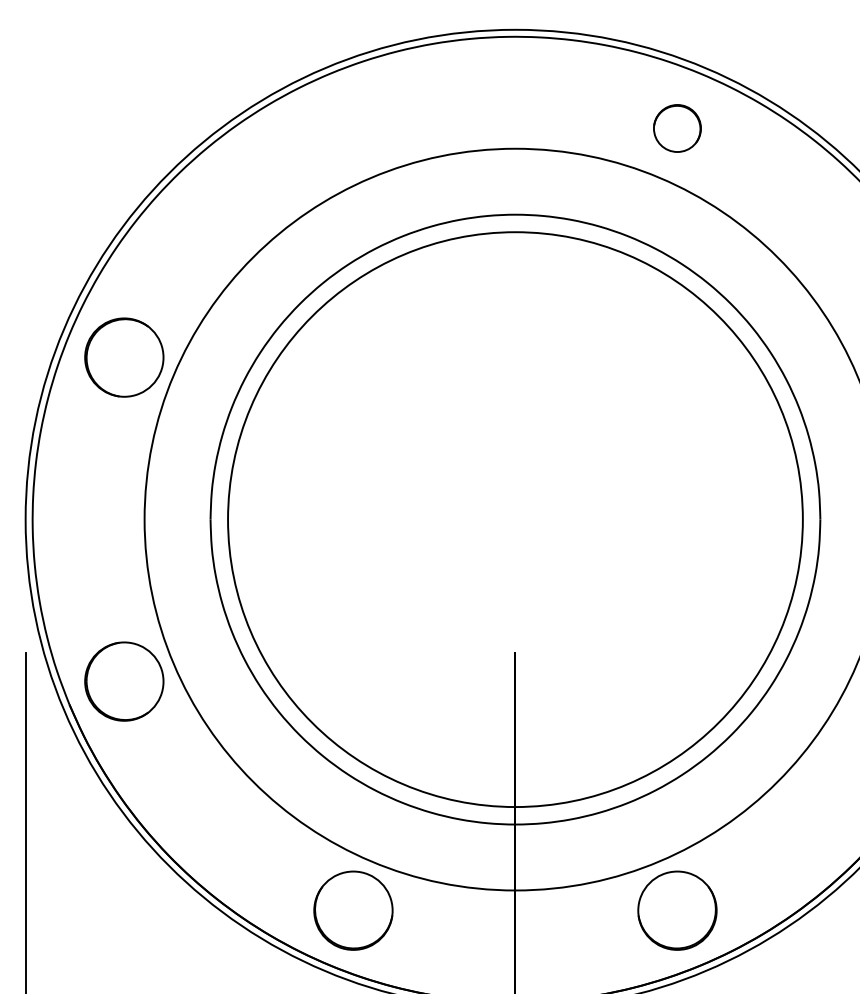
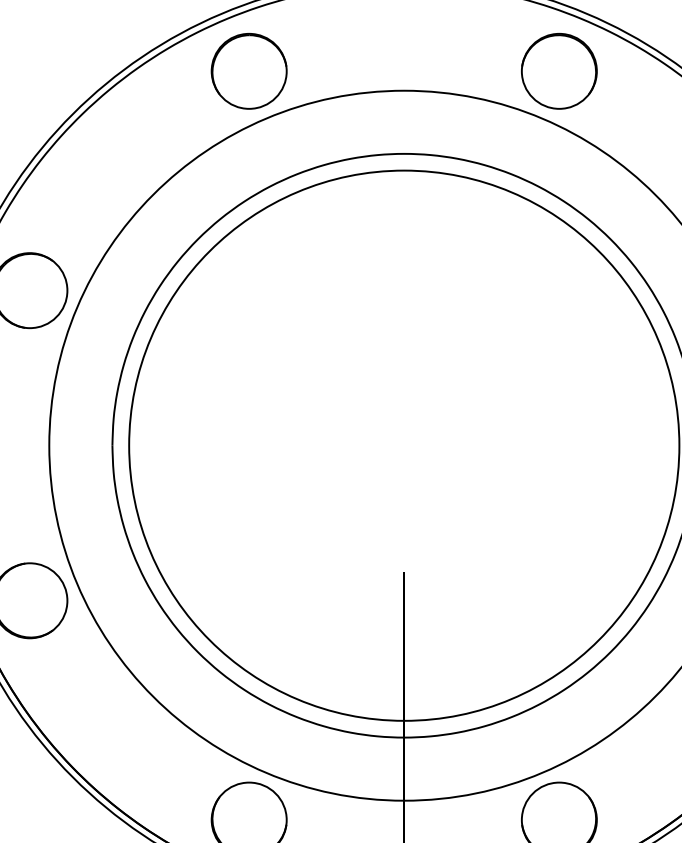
circle: (353, 128) -> (249, 71), added
circle: (677, 128) -> (559, 71), size x1.67

